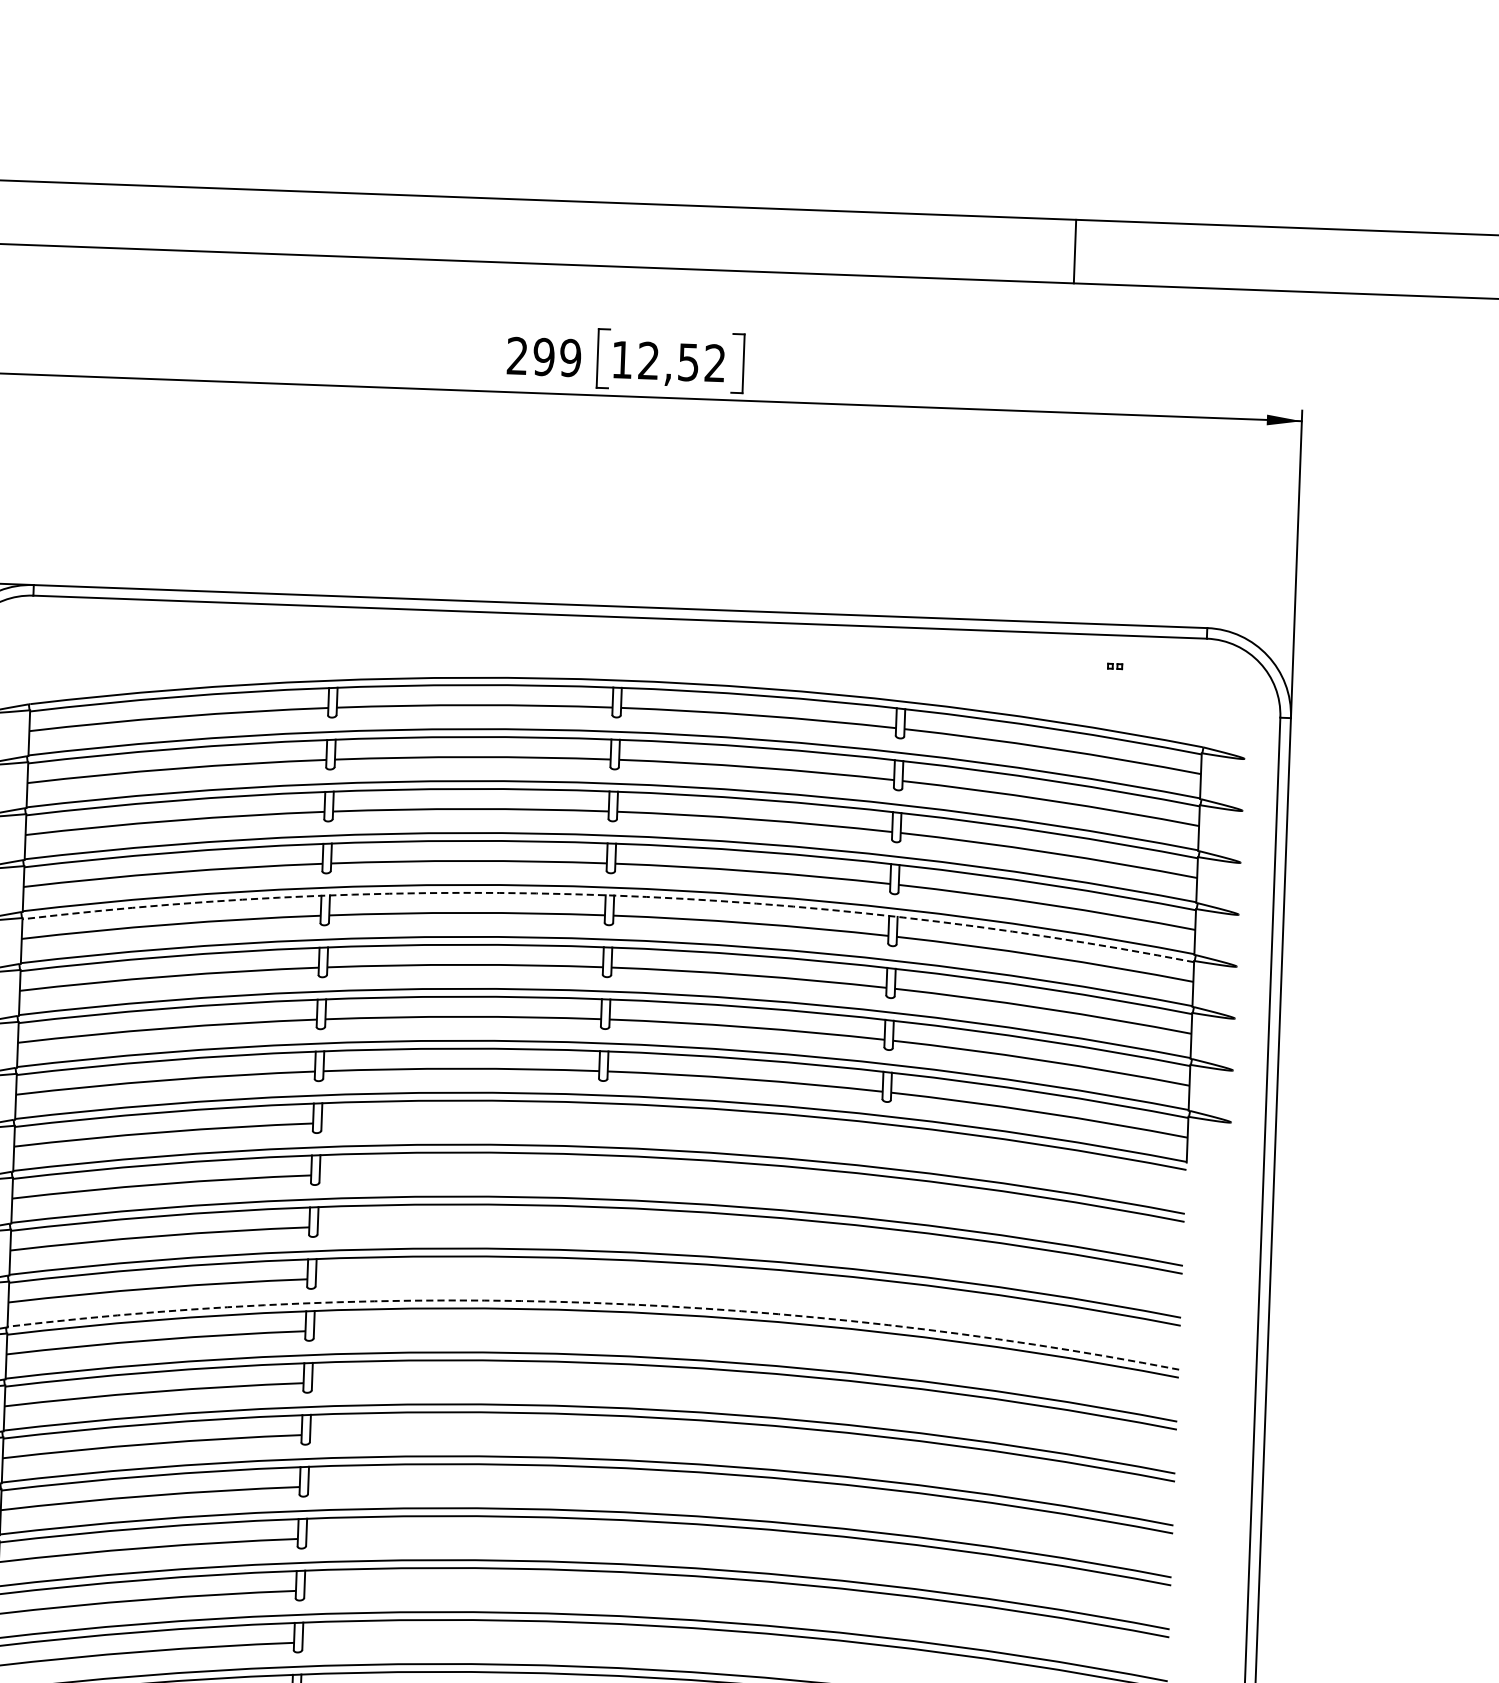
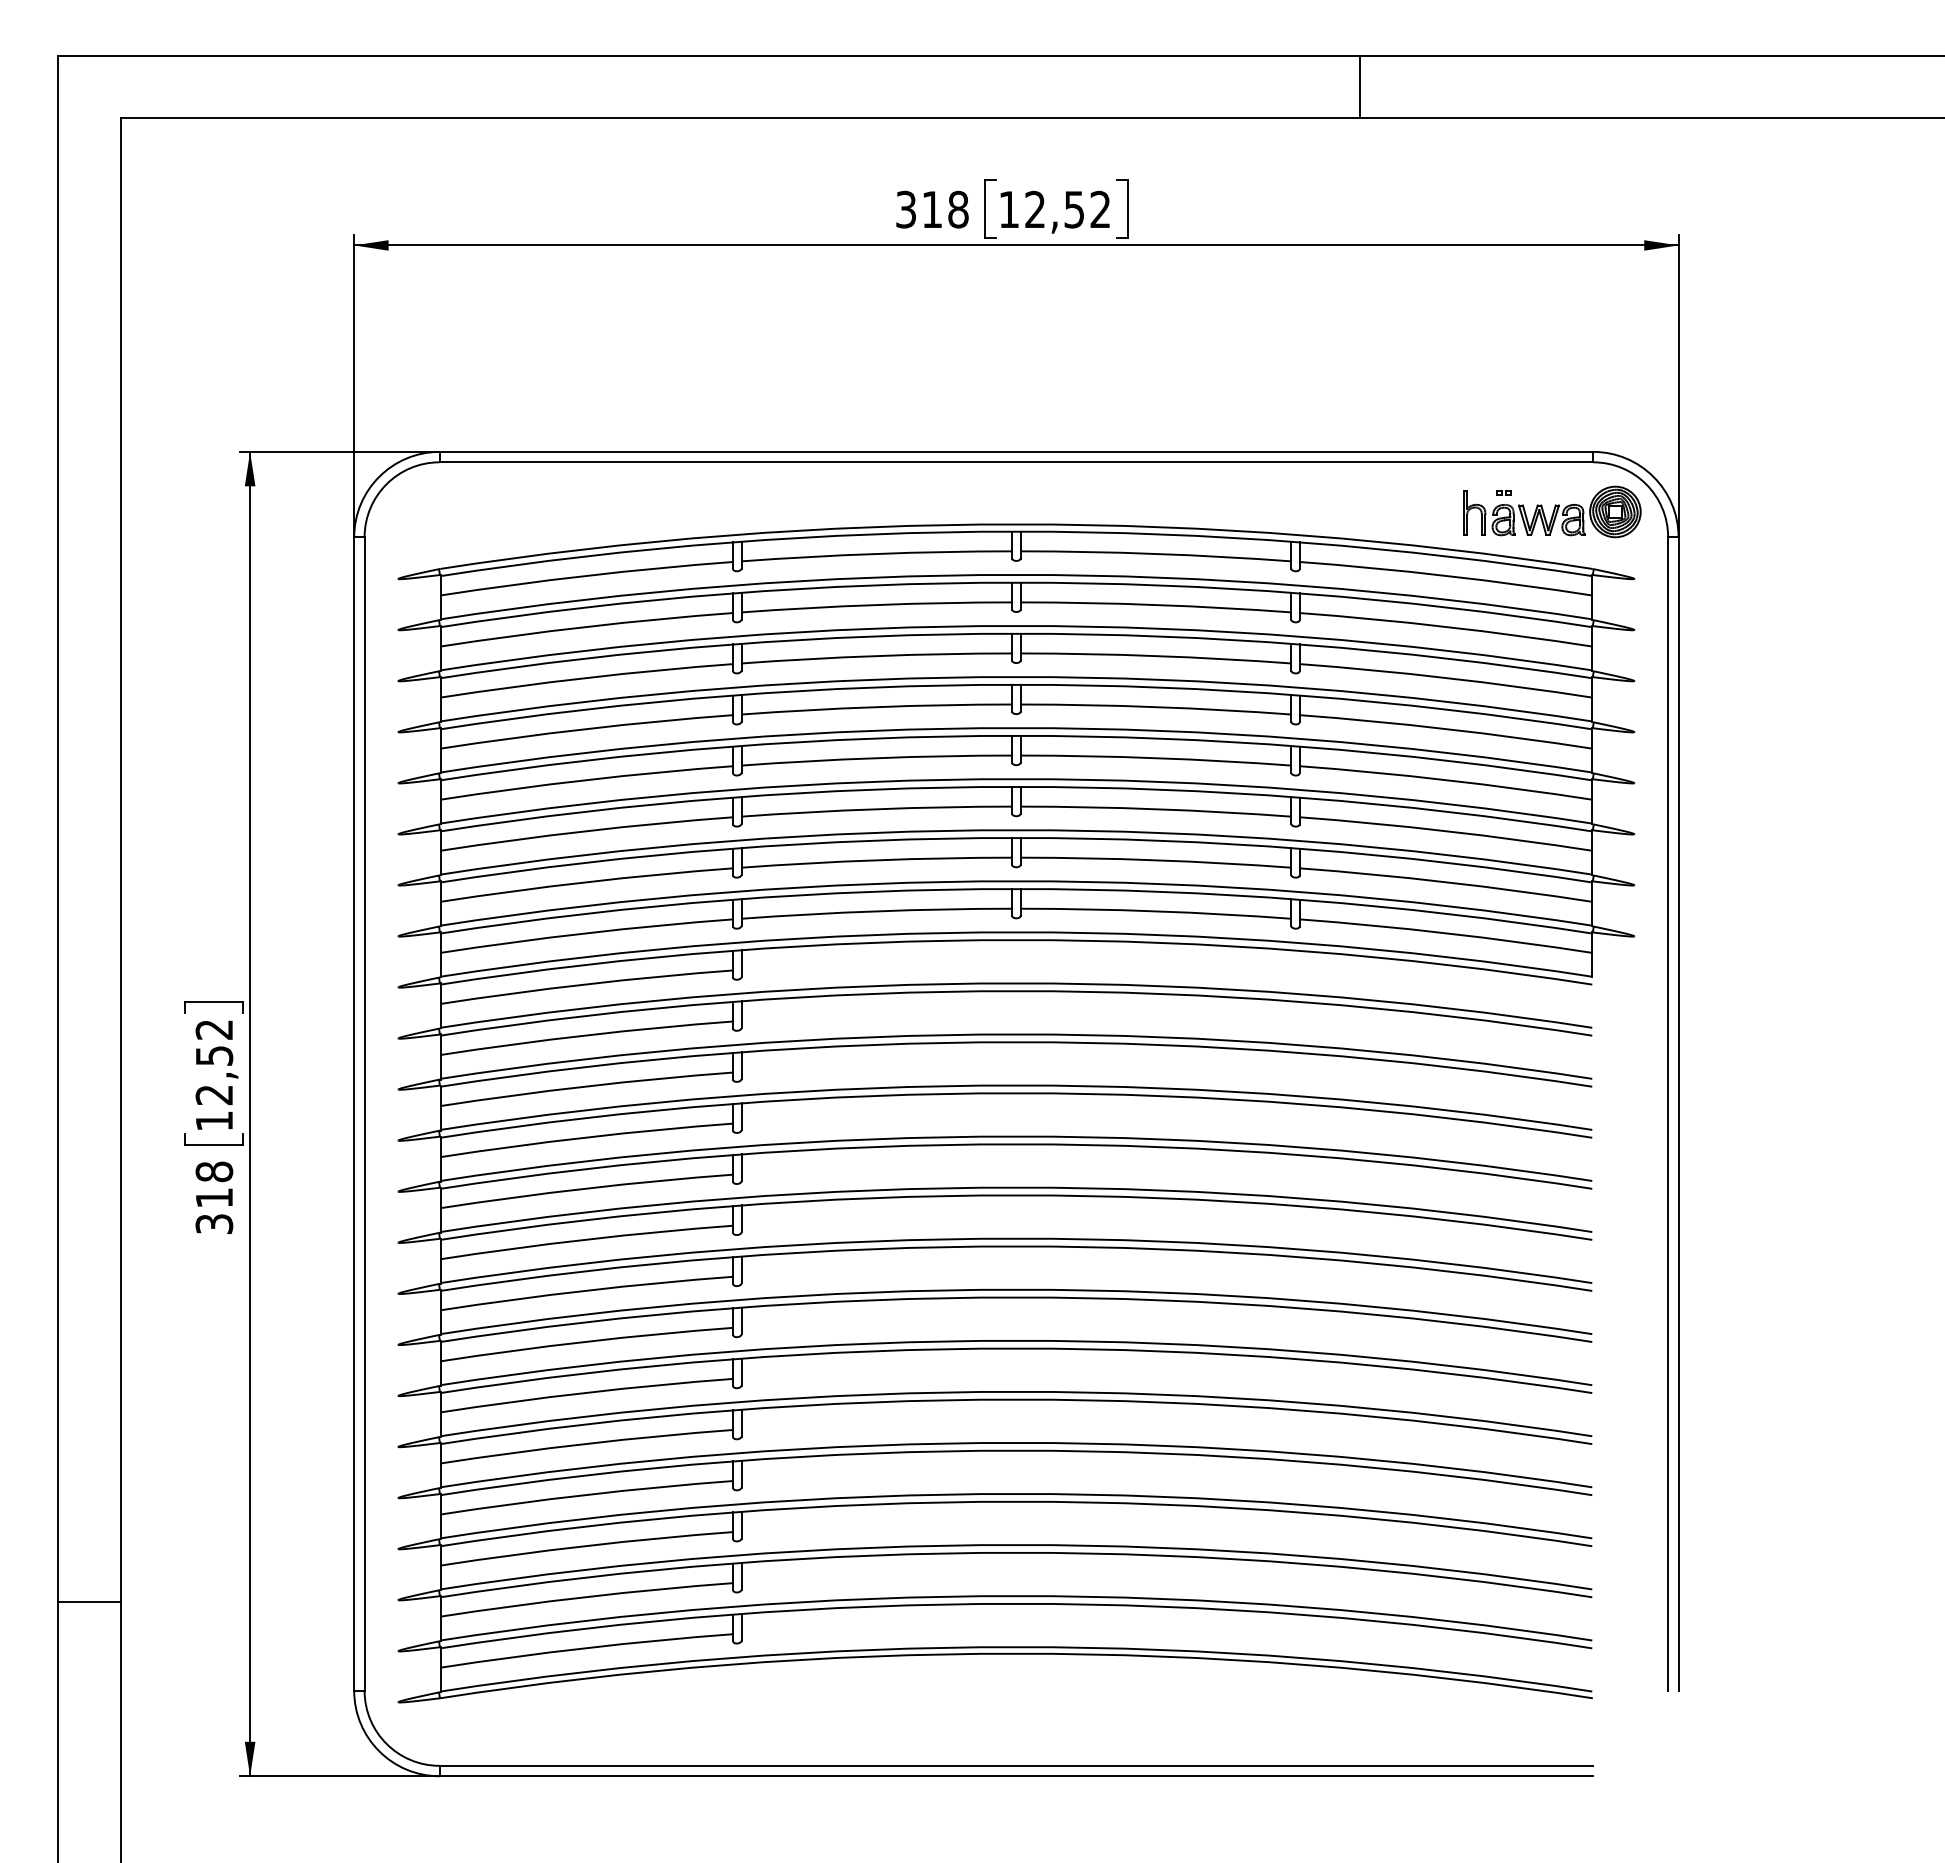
line: (1074, 251) -> (1359, 86), moved
text: (544, 356) -> (932, 209), 299 -> 318
part: (1163, 687) -> (1552, 511), added
arc: (610, 895) -> (1016, 735), dashed -> solid
arc: (595, 1302) -> (1016, 1136), dashed -> solid

